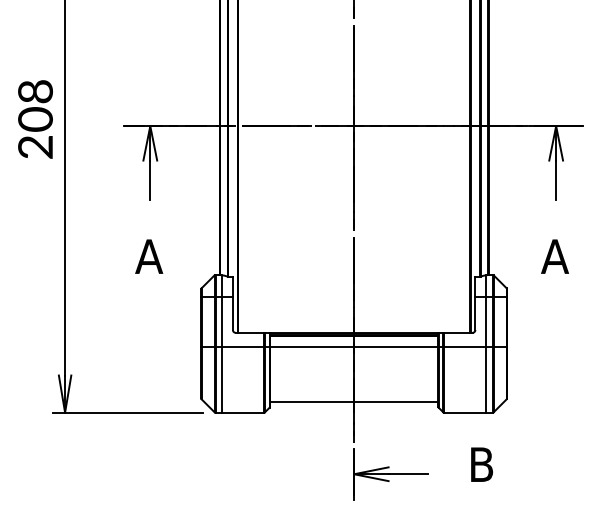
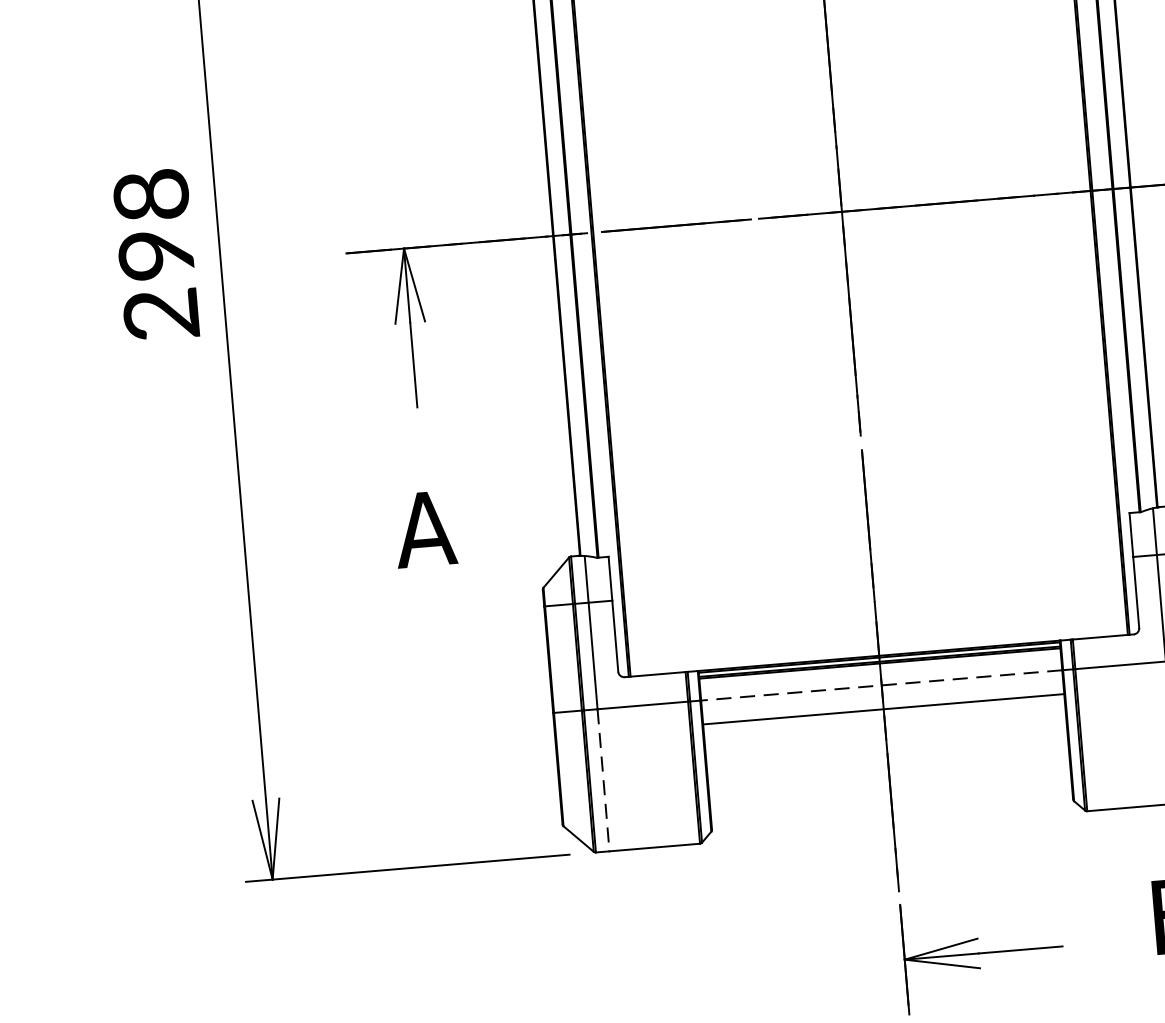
text: (35, 119) -> (156, 255), 208 -> 298
line: (353, 346) -> (880, 685), solid -> dashed
line: (221, 380) -> (602, 782), solid -> dashed
line: (354, 401) -> (884, 708), moved

